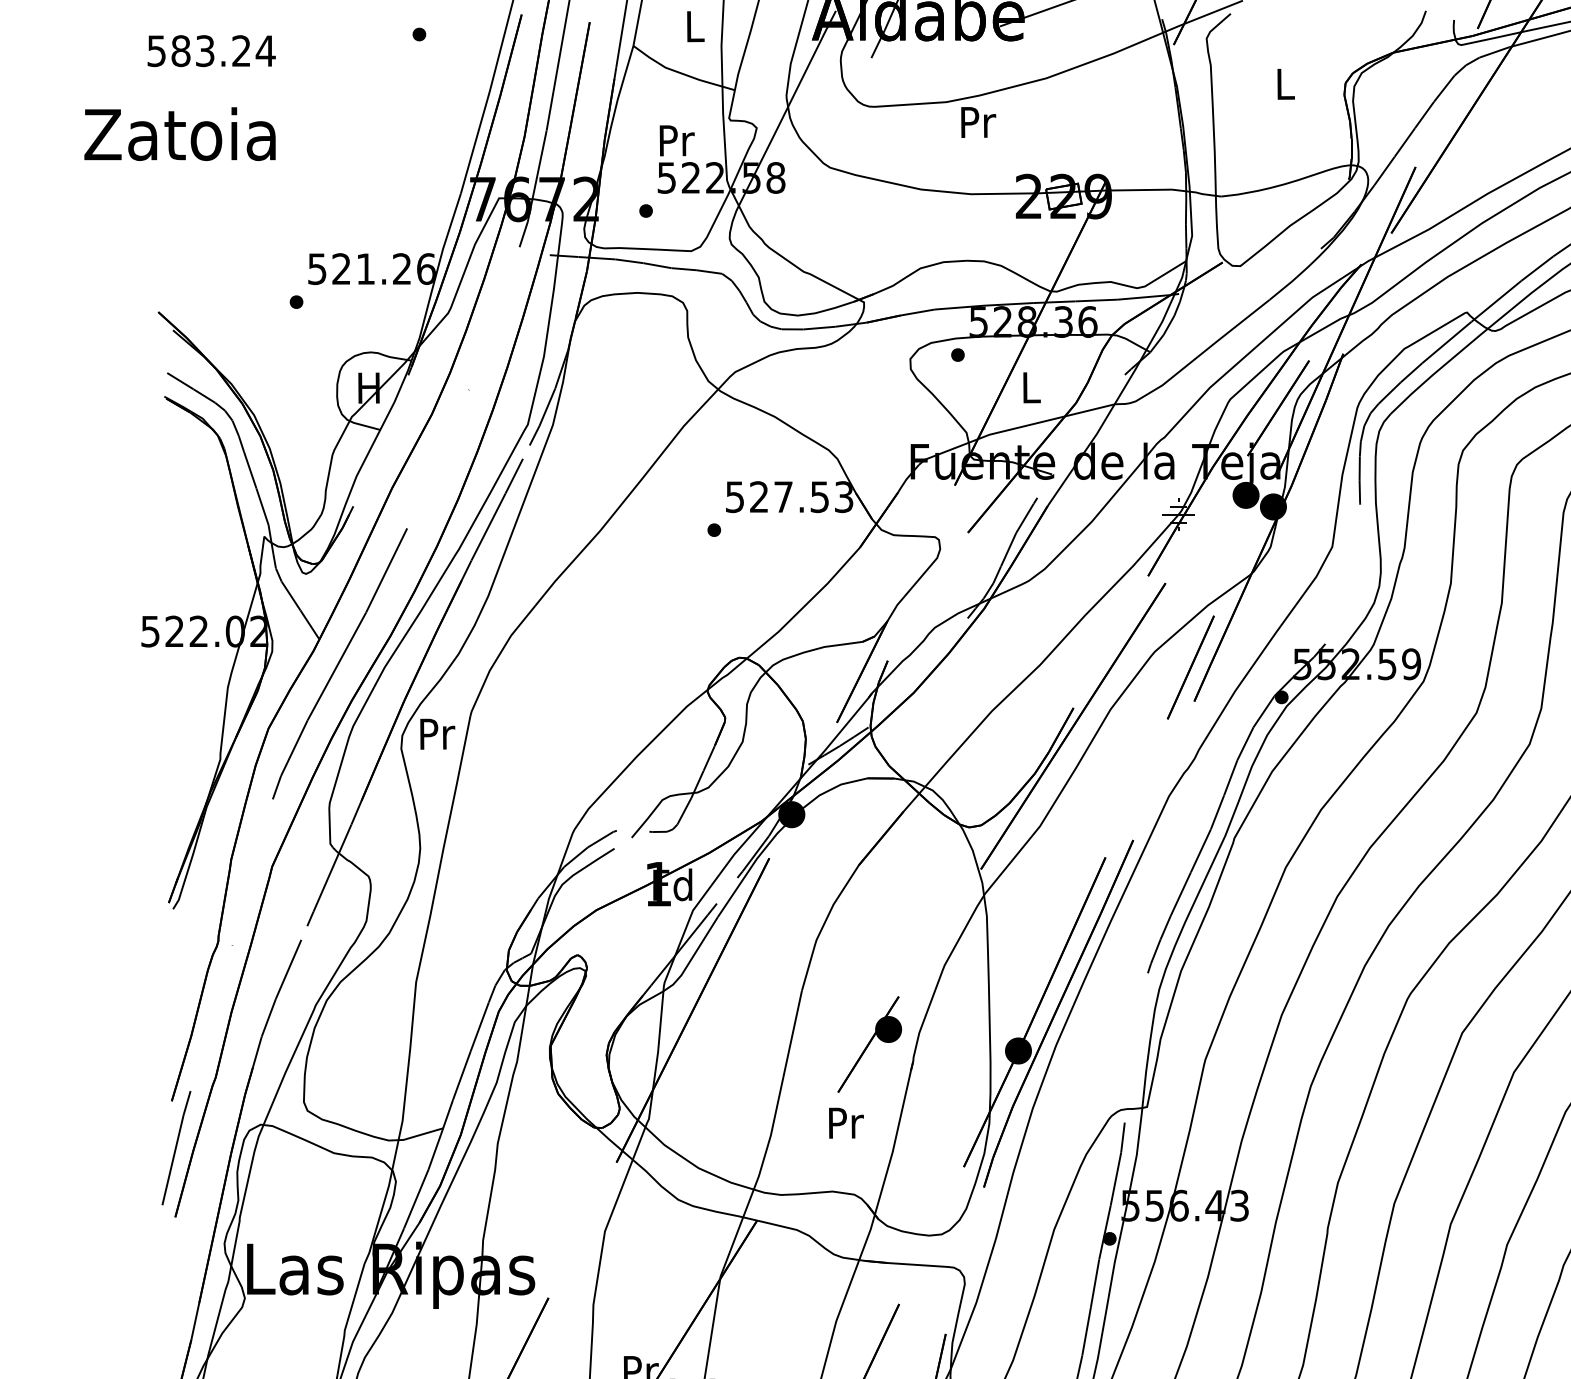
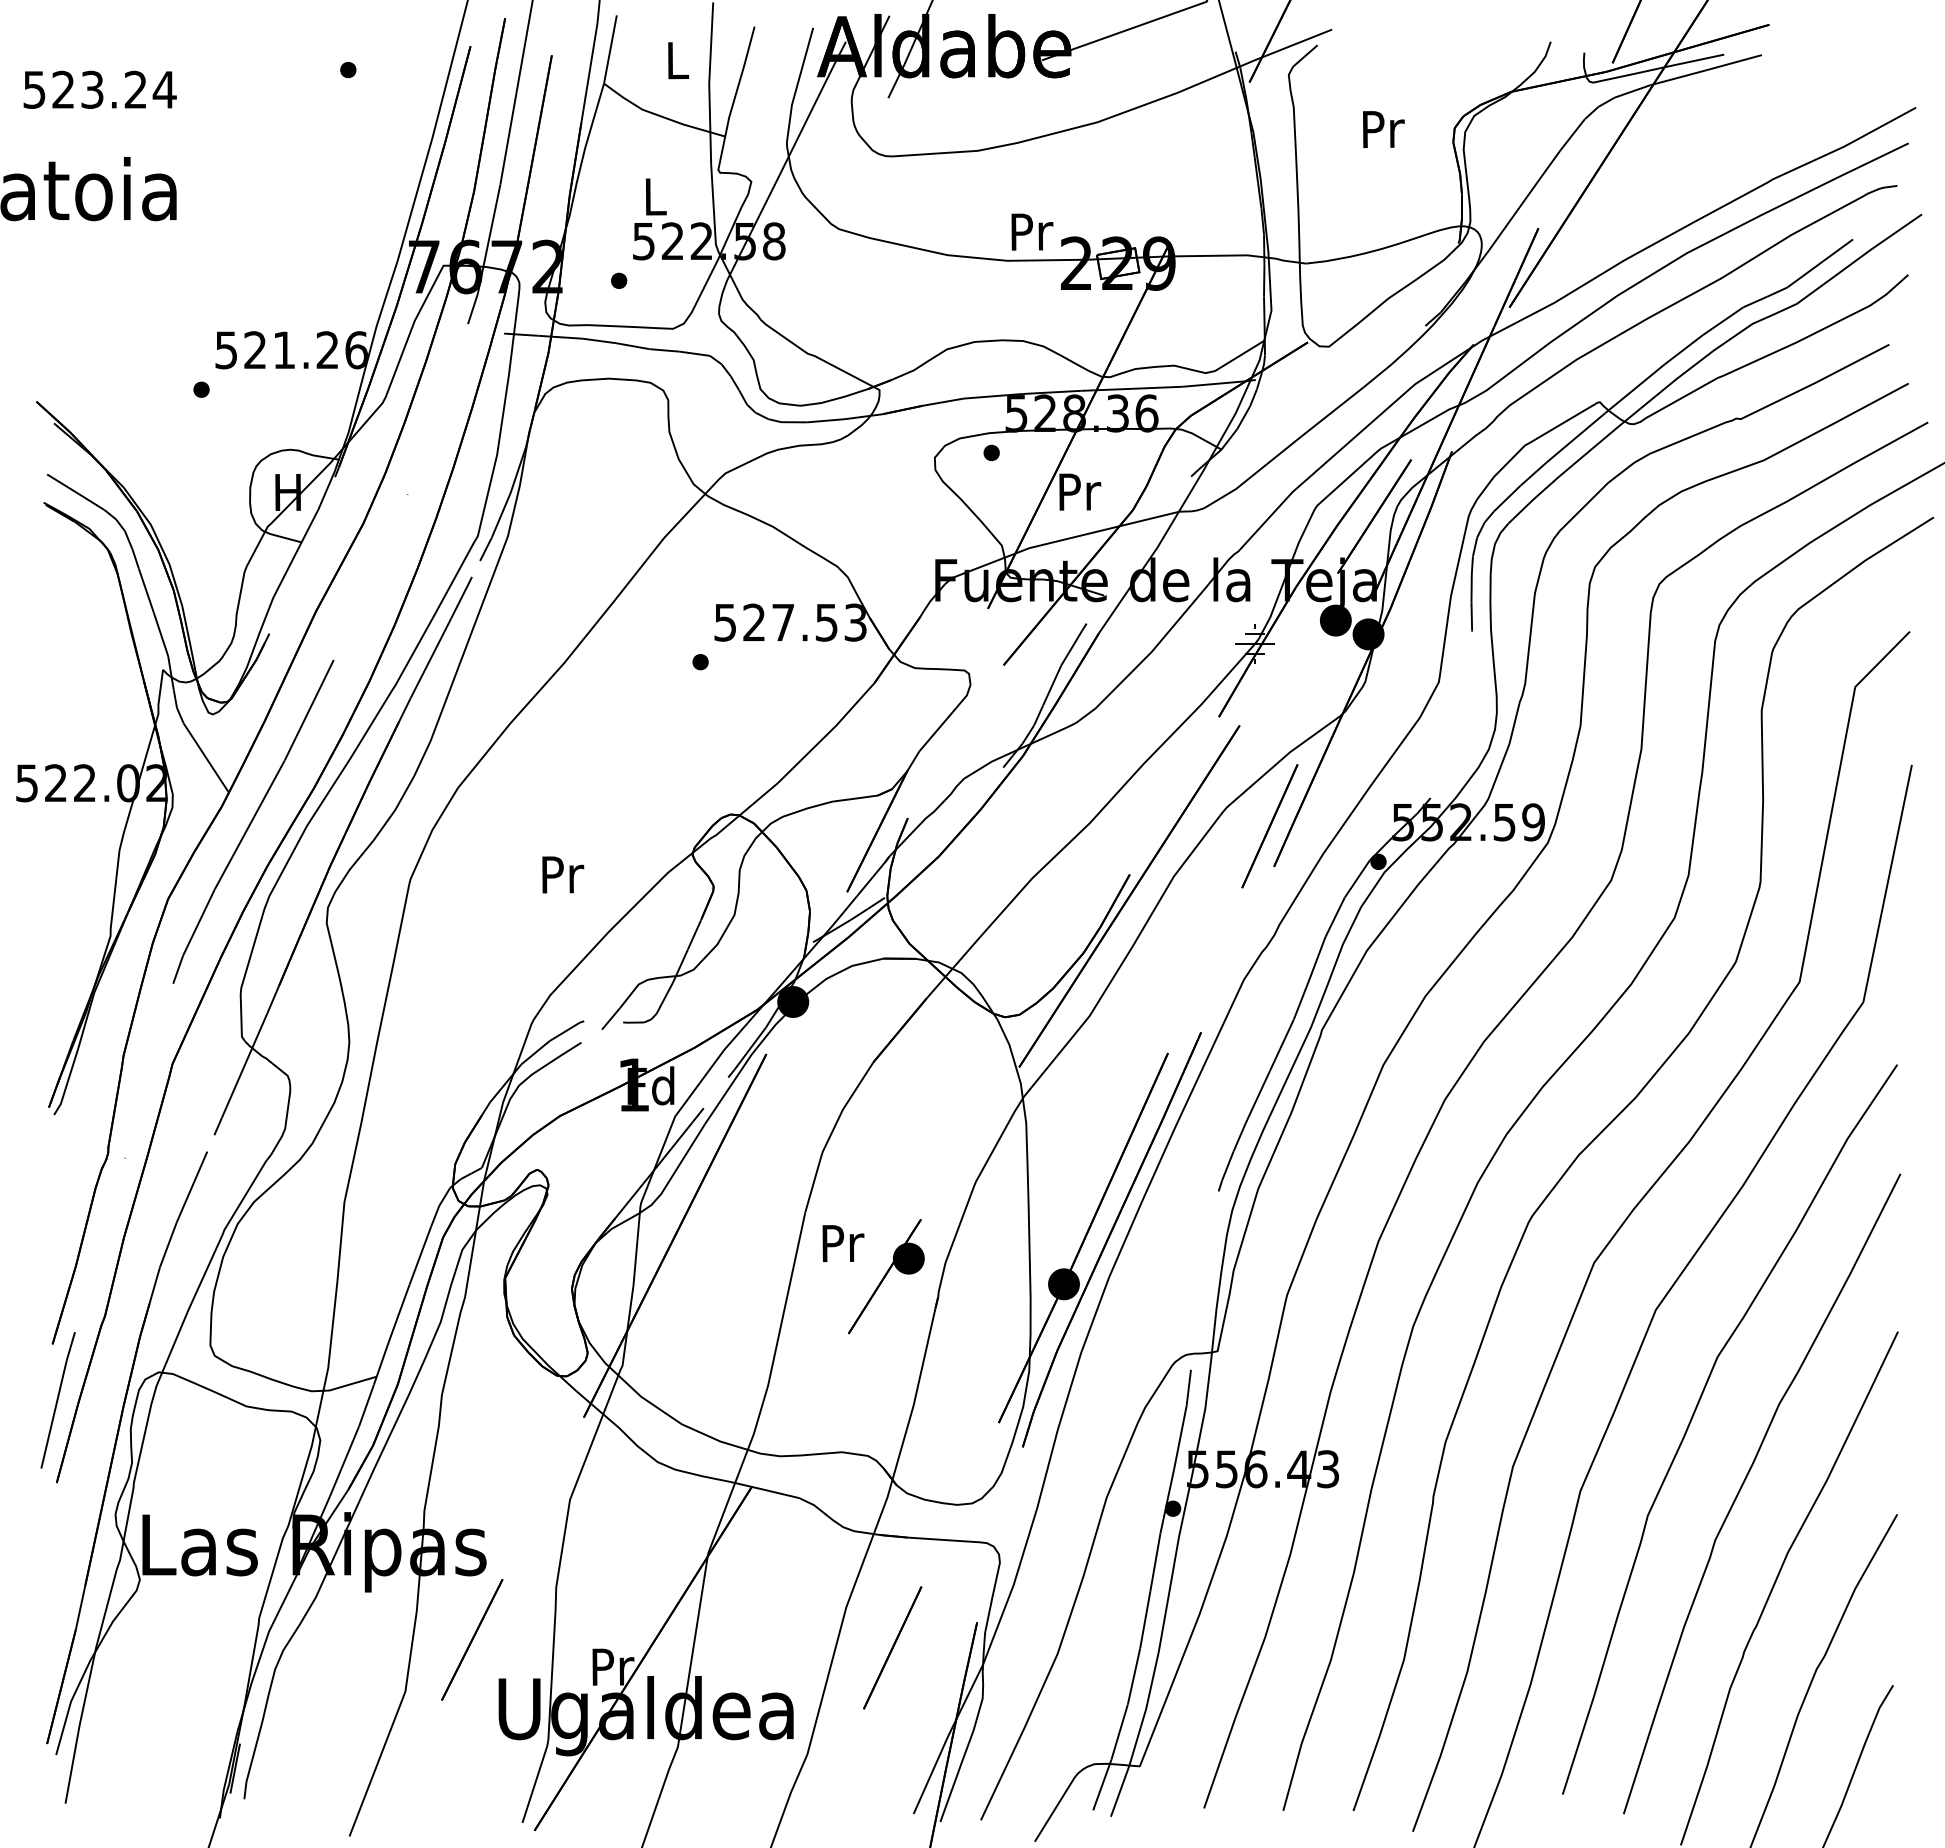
text: (180, 50) -> (63, 89), 583.24 -> 523.24
text: (1285, 84) -> (1383, 129), L -> Pr
text: (978, 121) -> (1032, 231), moved
text: (677, 140) -> (656, 196), Pr -> L
text: (1032, 387) -> (1080, 491), L -> Pr
text: (437, 733) -> (563, 874), moved
text: (846, 1123) -> (843, 1243), moved

